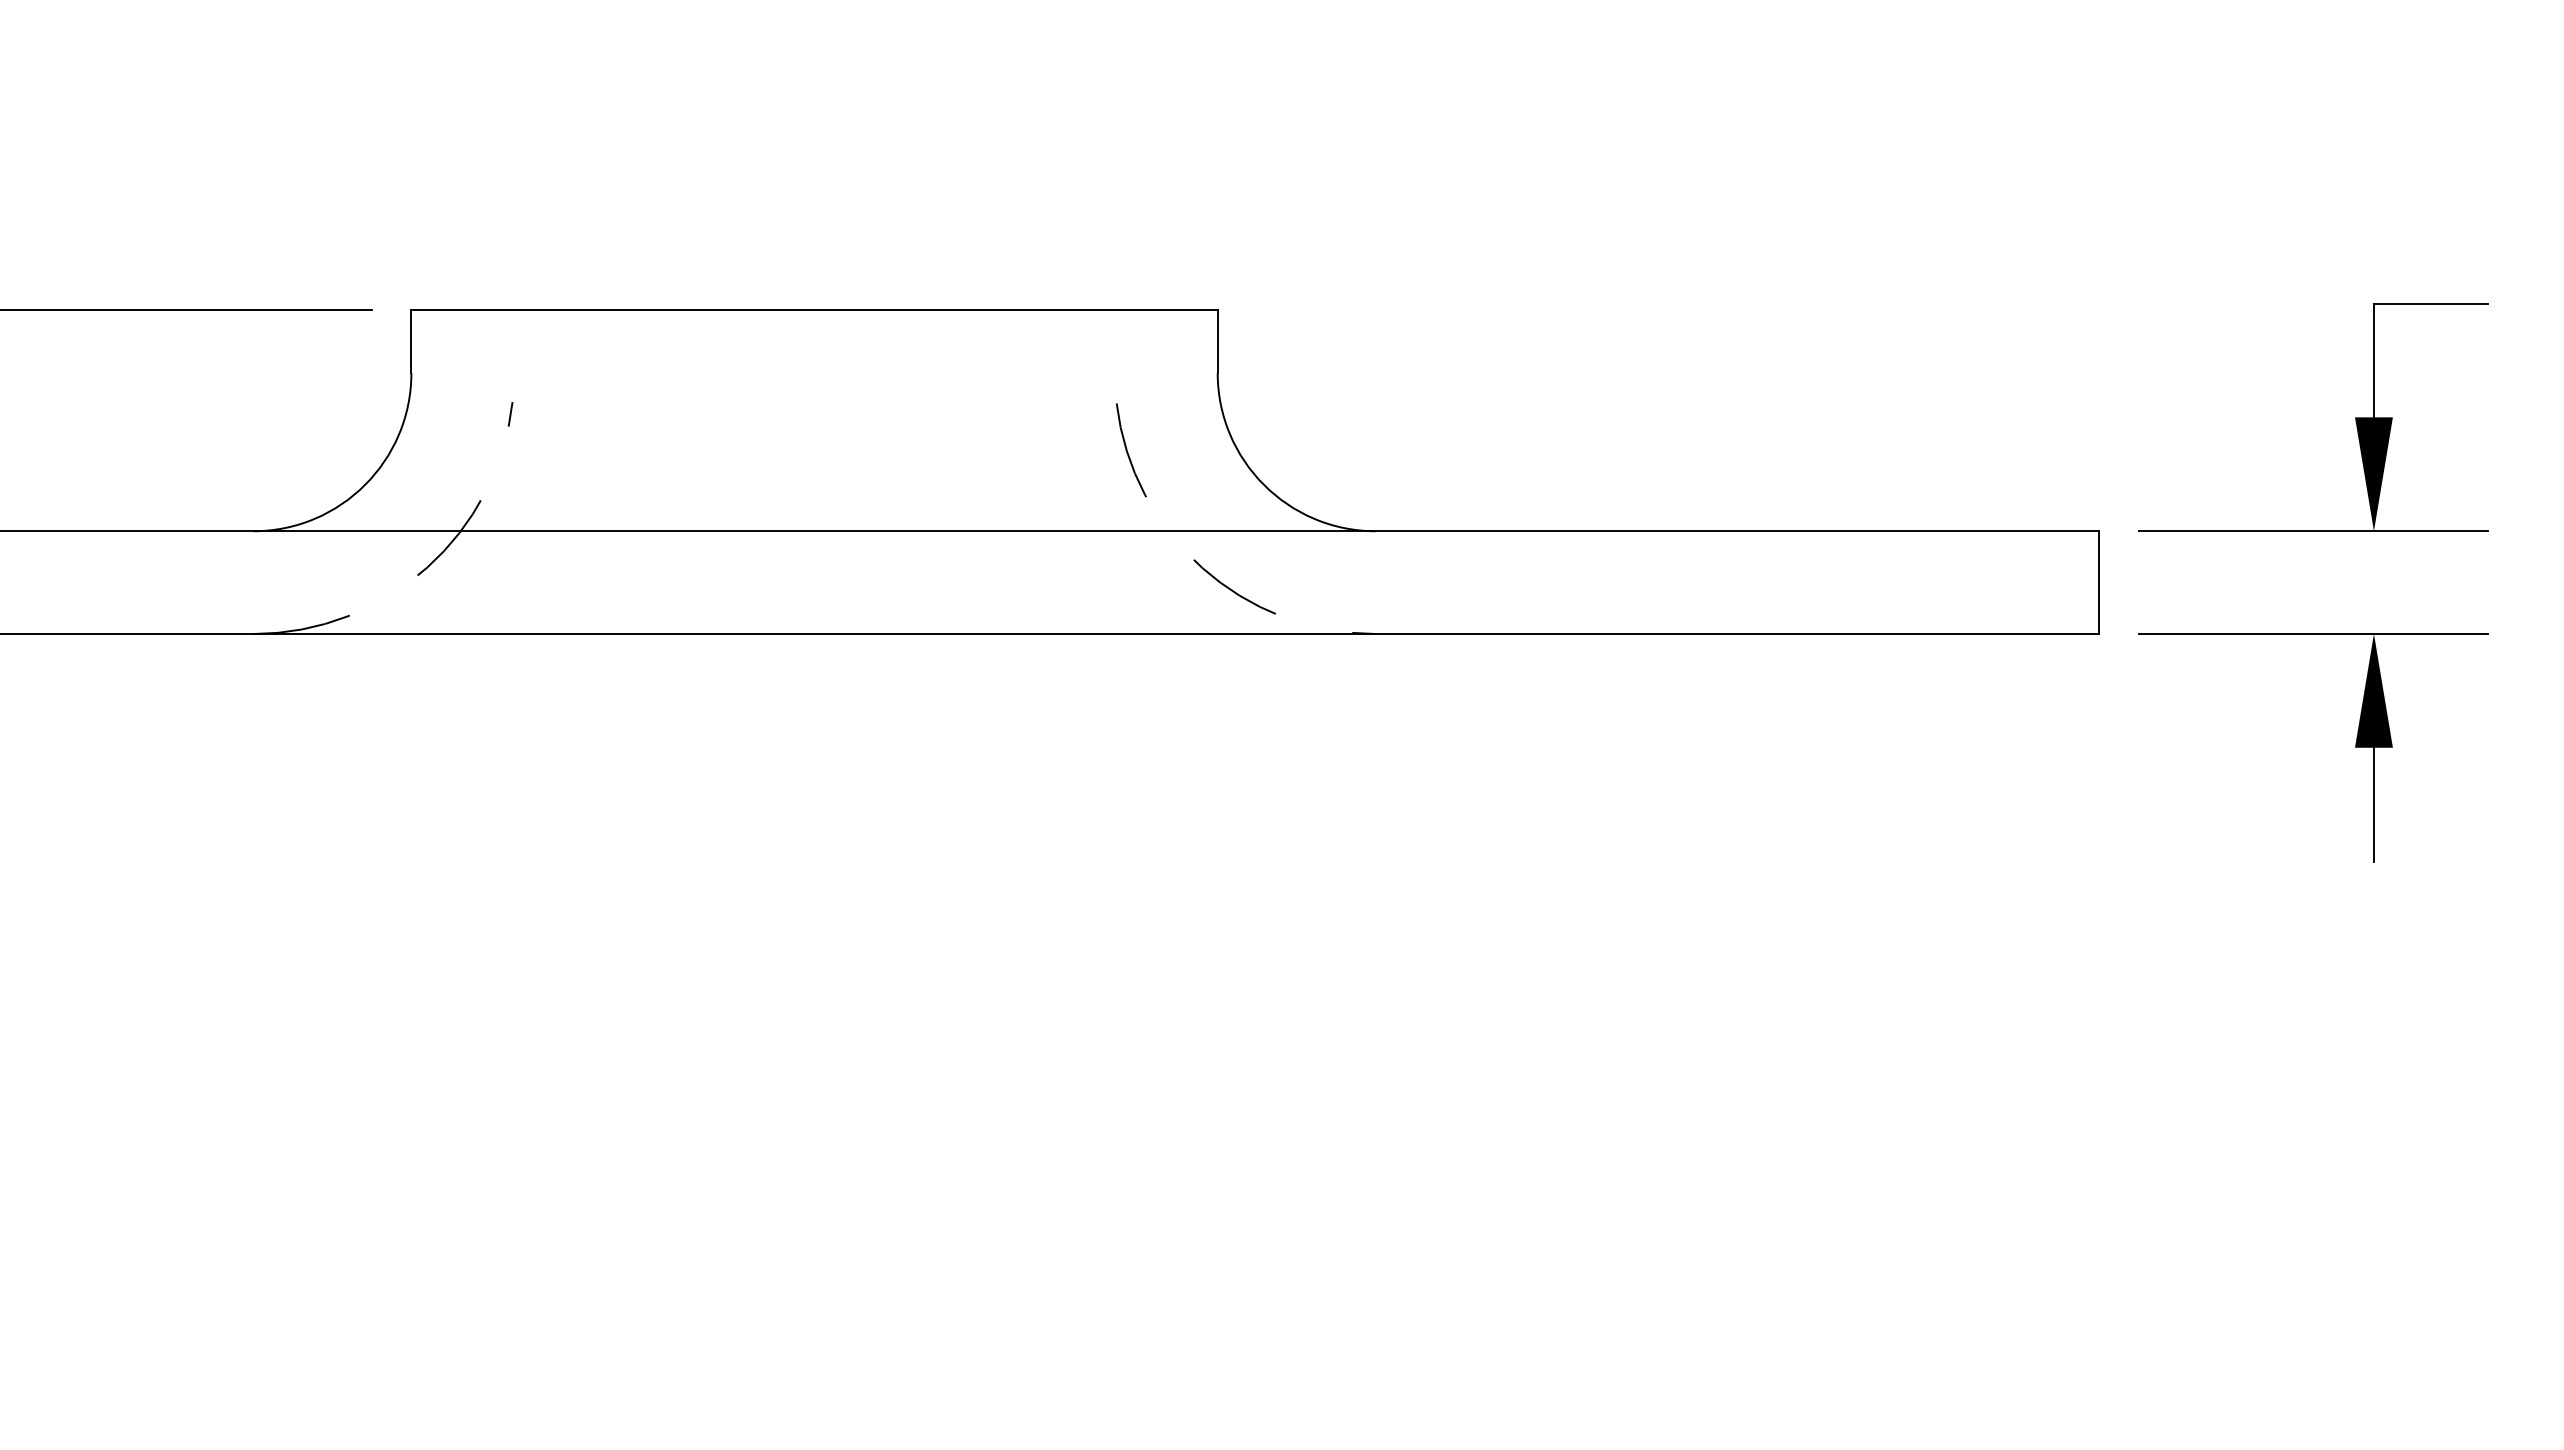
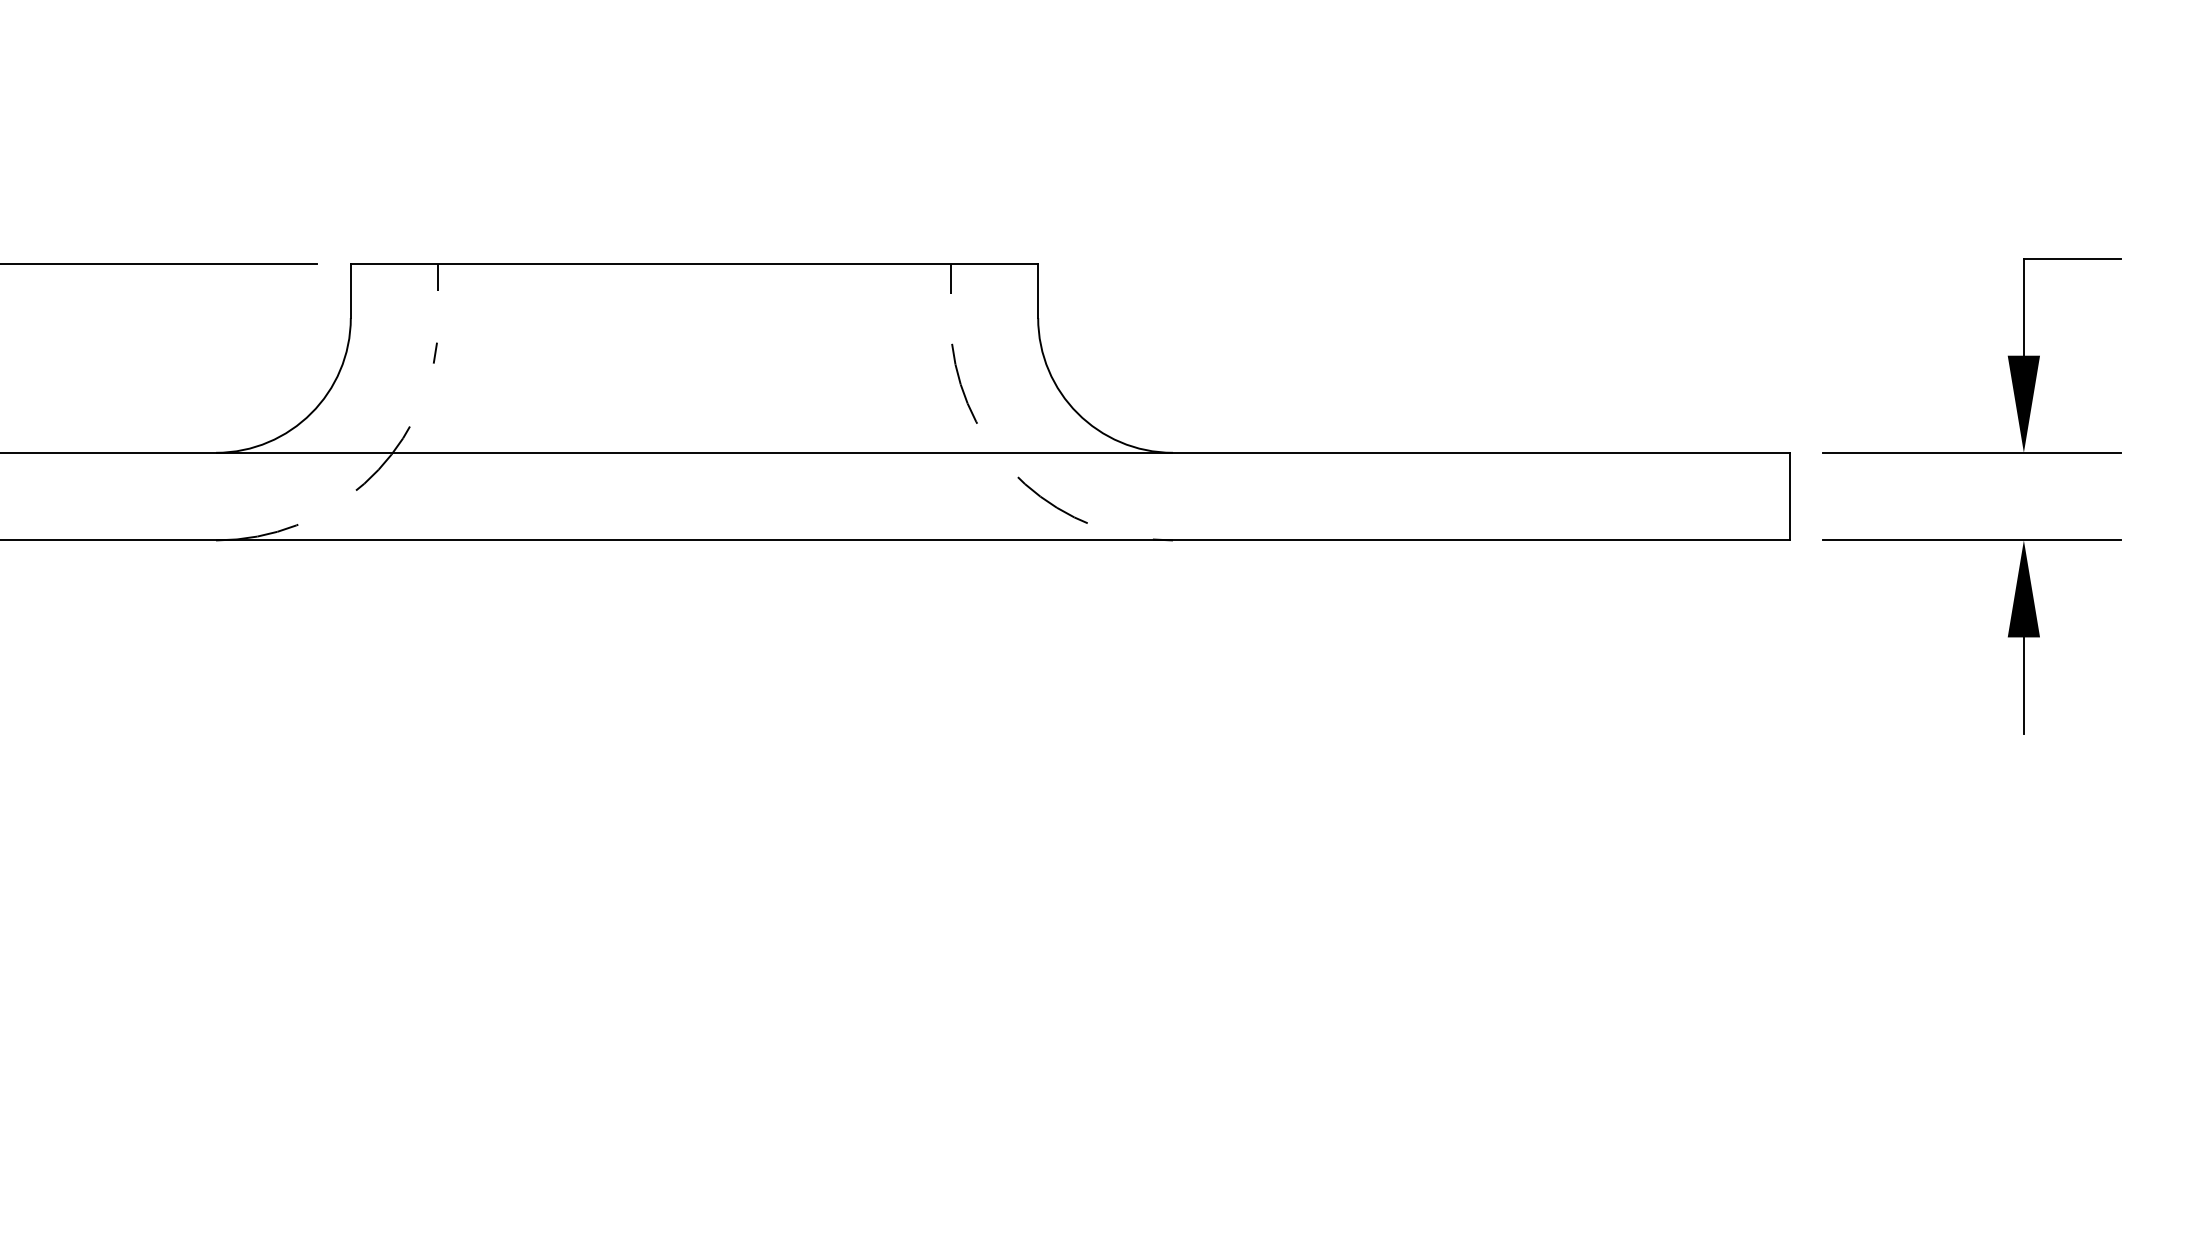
line: (514, 325) -> (438, 277), added
line: (1114, 327) -> (950, 279), added

